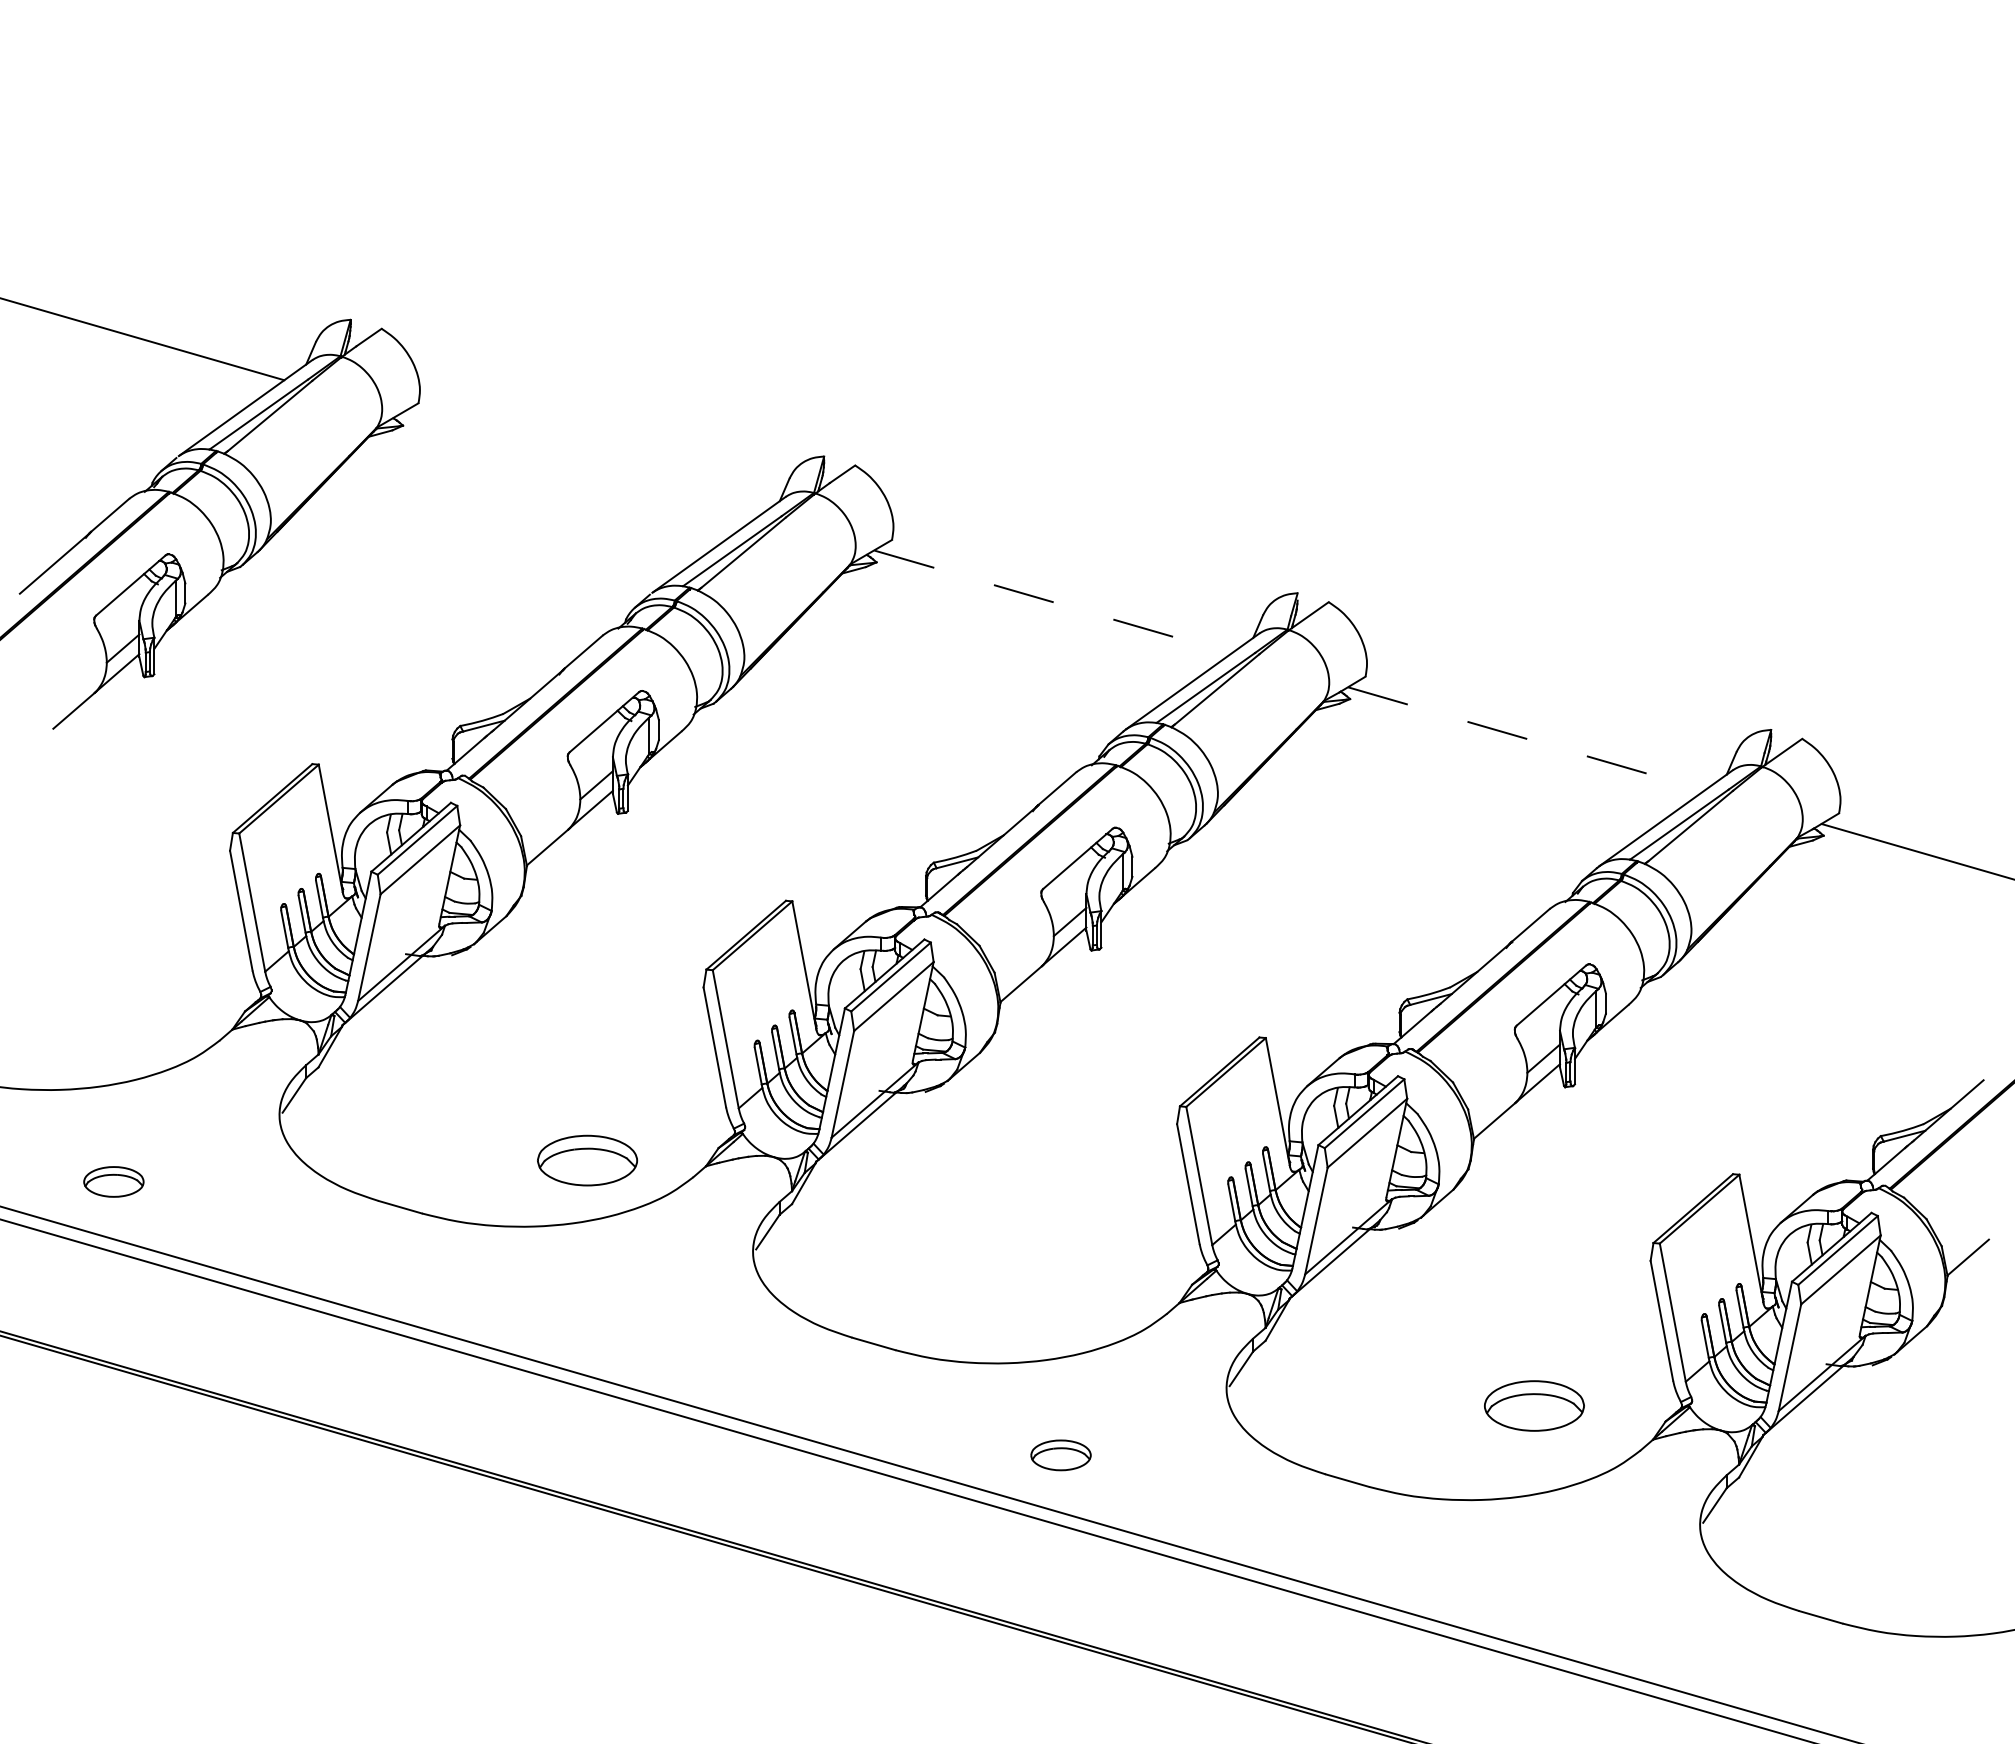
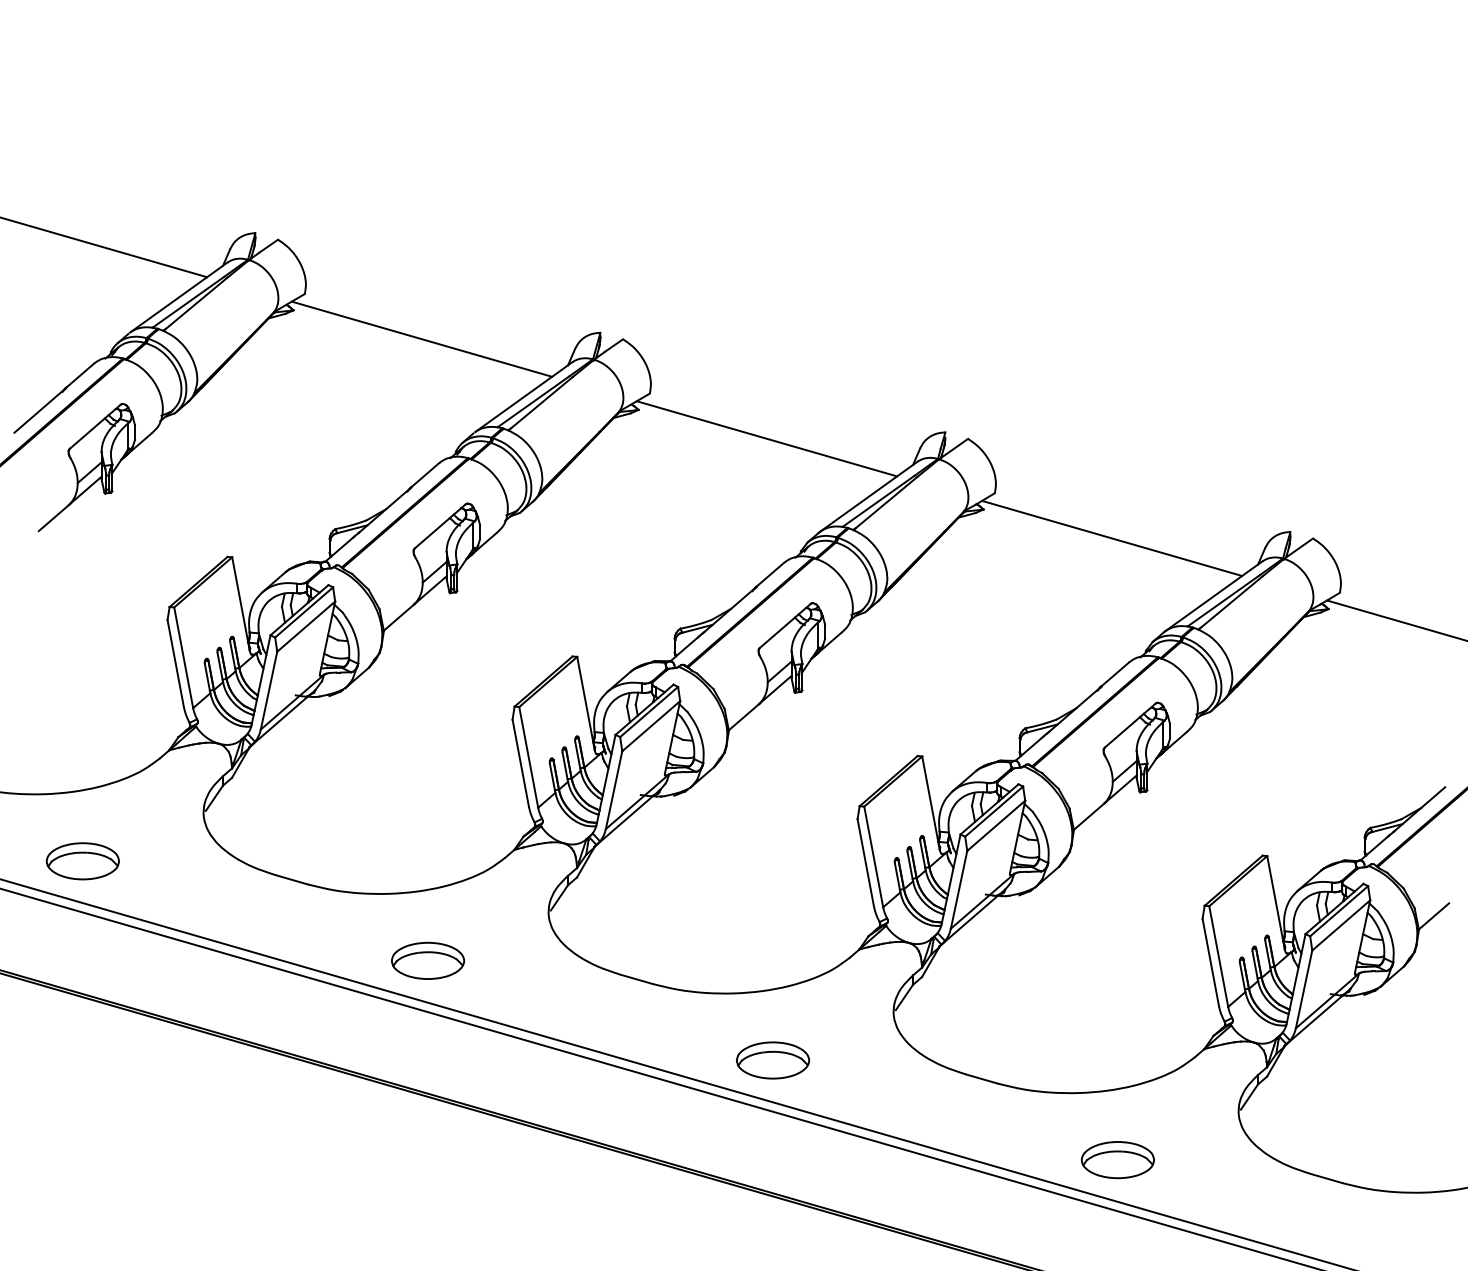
line: (579, 464) -> (422, 338), added
line: (1053, 602) -> (767, 439), dashed -> solid
line: (1526, 738) -> (1112, 538), dashed -> solid
part: (587, 1160) -> (427, 960), moved
part: (113, 1181) -> (82, 861), size x1.67
part: (1534, 1405) -> (1117, 1159), moved
part: (1060, 1455) -> (772, 1060), size x1.67

